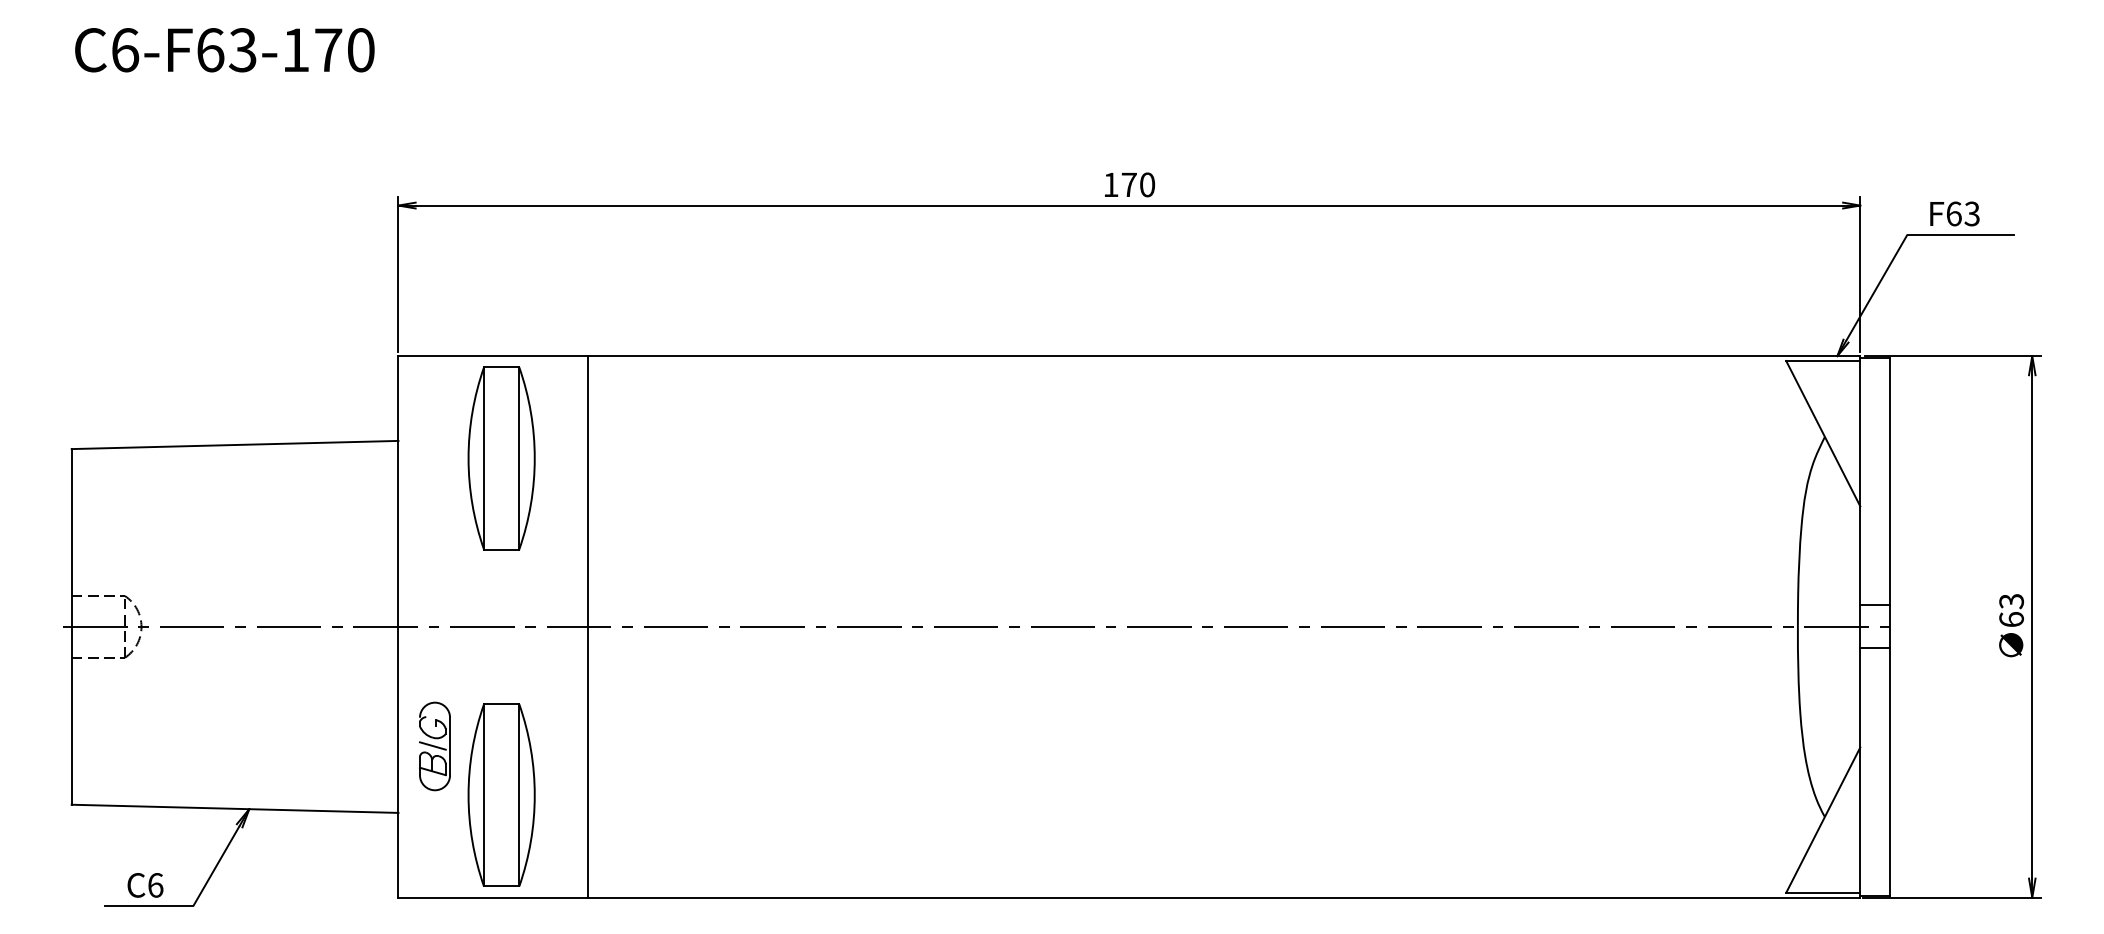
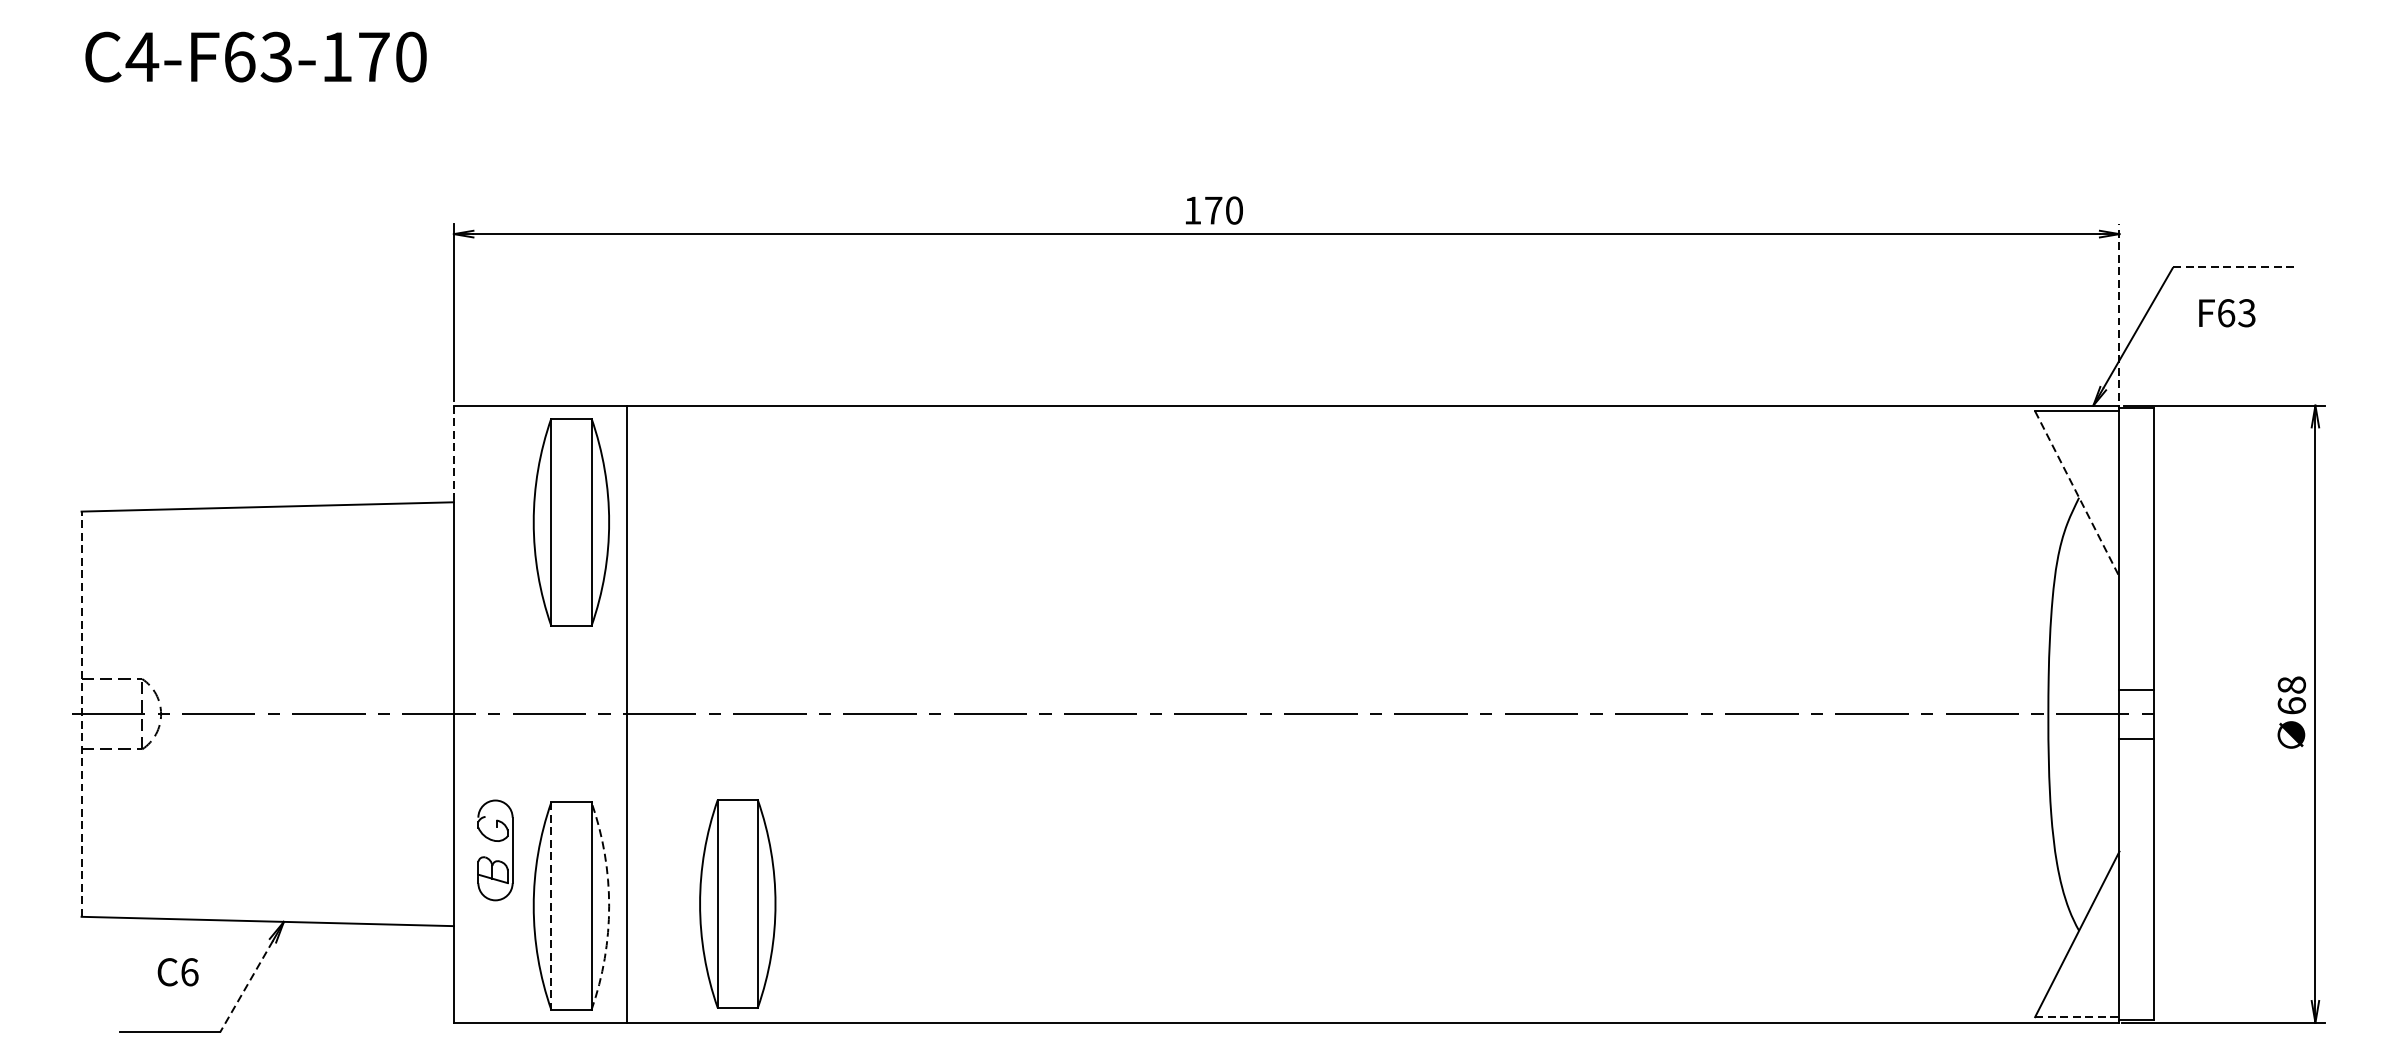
text: (124, 50) -> (141, 57), C6-F63-170 -> C4-F63-170
text: (1129, 184) -> (1213, 210), moved
text: (1954, 213) -> (2226, 312), moved
line: (1961, 234) -> (2234, 267), solid -> dashed
line: (1860, 273) -> (2119, 311), solid -> dashed
line: (398, 398) -> (453, 453), solid -> dashed
line: (1823, 433) -> (2077, 493), solid -> dashed
text: (2011, 601) -> (2291, 685), 63 -> 68
line: (71, 626) -> (81, 713), solid -> dashed
line: (587, 626) -> (627, 713), moved
line: (432, 745) -> (492, 849), removed
part: (647, 793) -> (737, 904), added
line: (484, 795) -> (551, 906), solid -> dashed
arc: (534, 795) -> (608, 906), solid -> dashed
line: (216, 866) -> (246, 987), solid -> dashed
text: (145, 885) -> (178, 972), moved
line: (1823, 892) -> (2077, 1016), solid -> dashed

